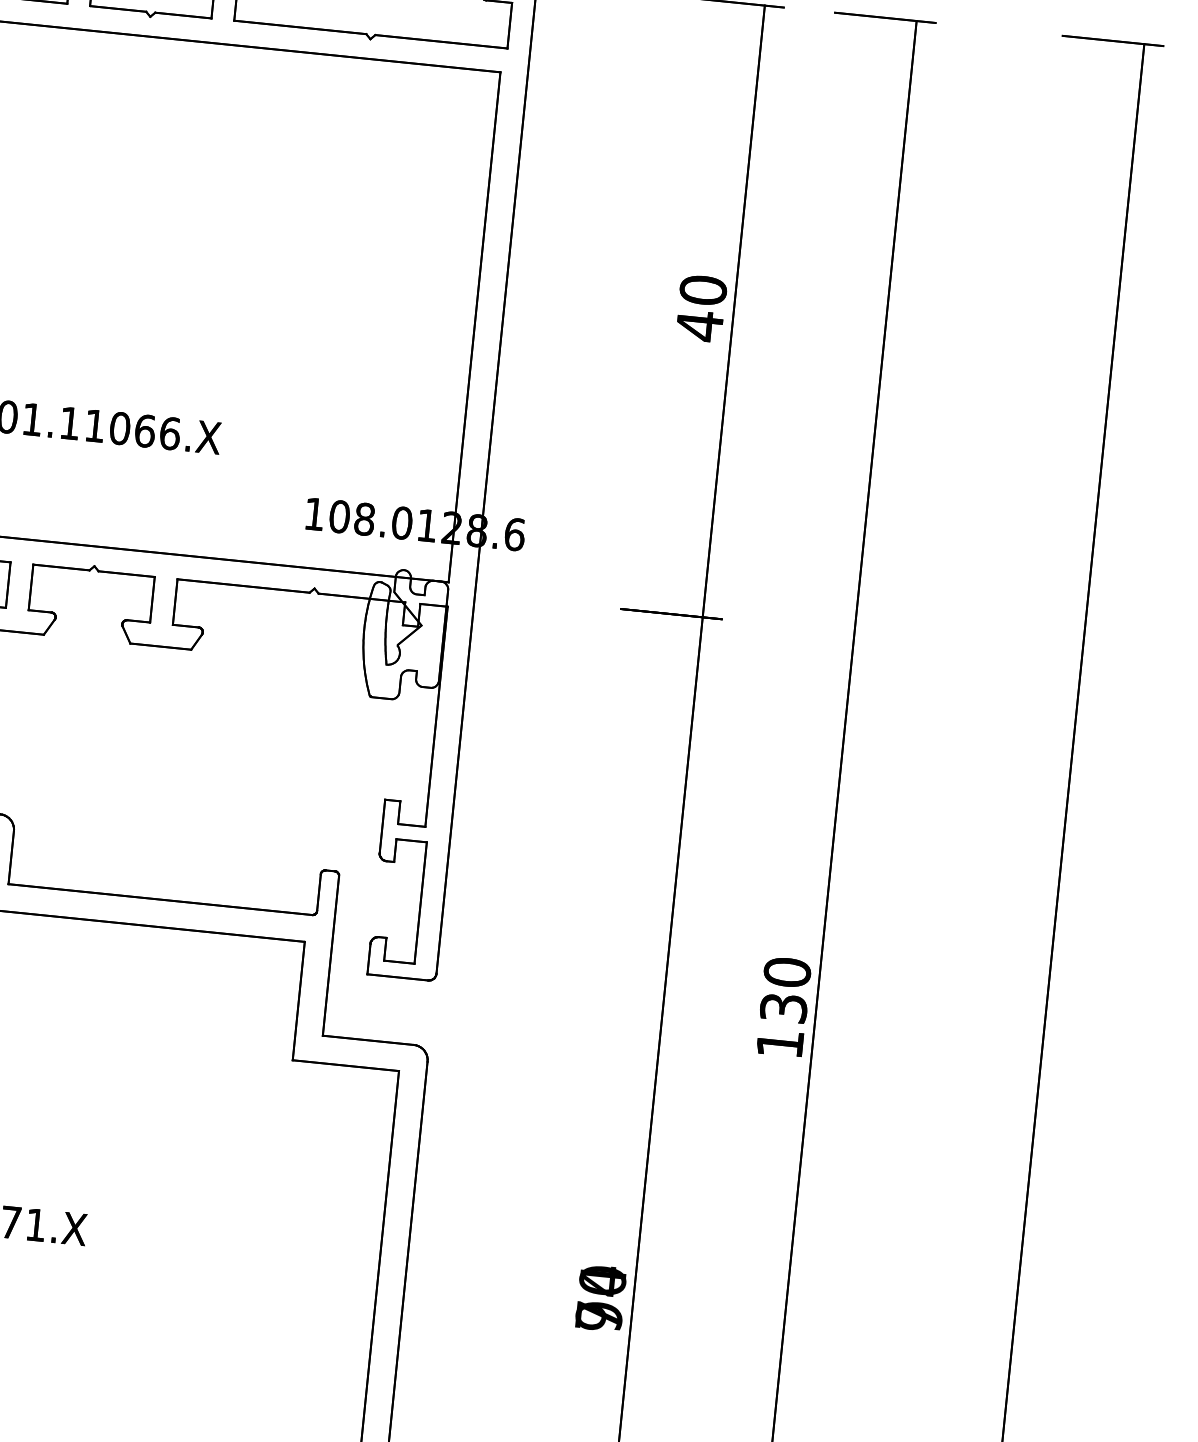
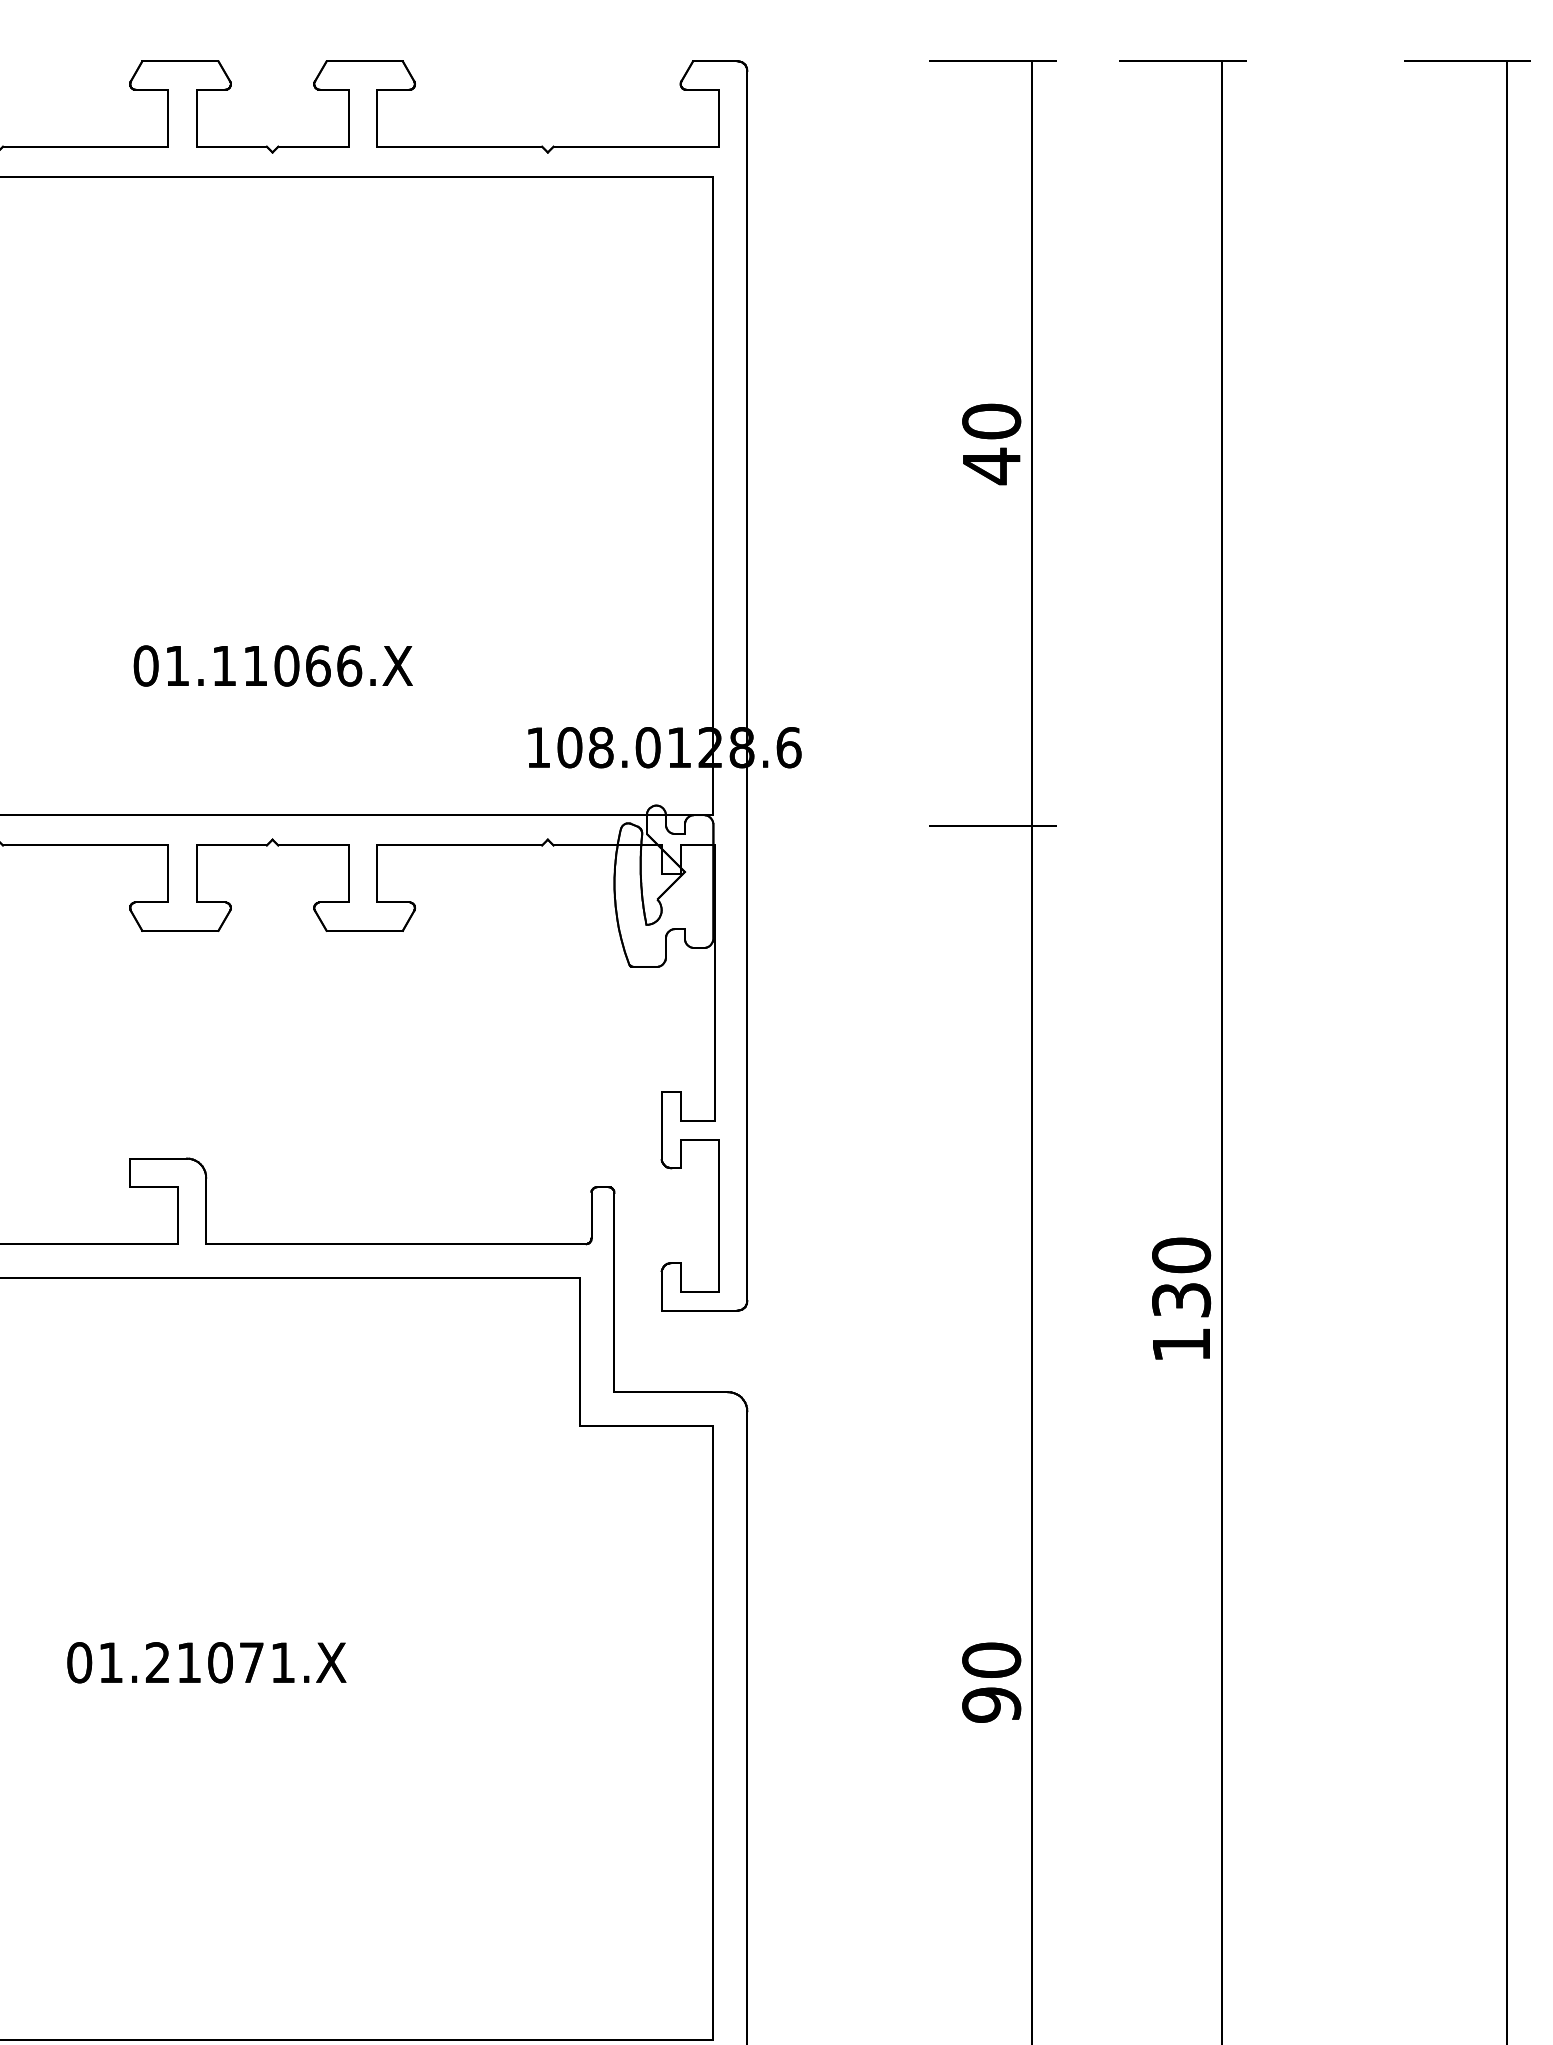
text: (600, 1298) -> (991, 1682), 74 -> 90

